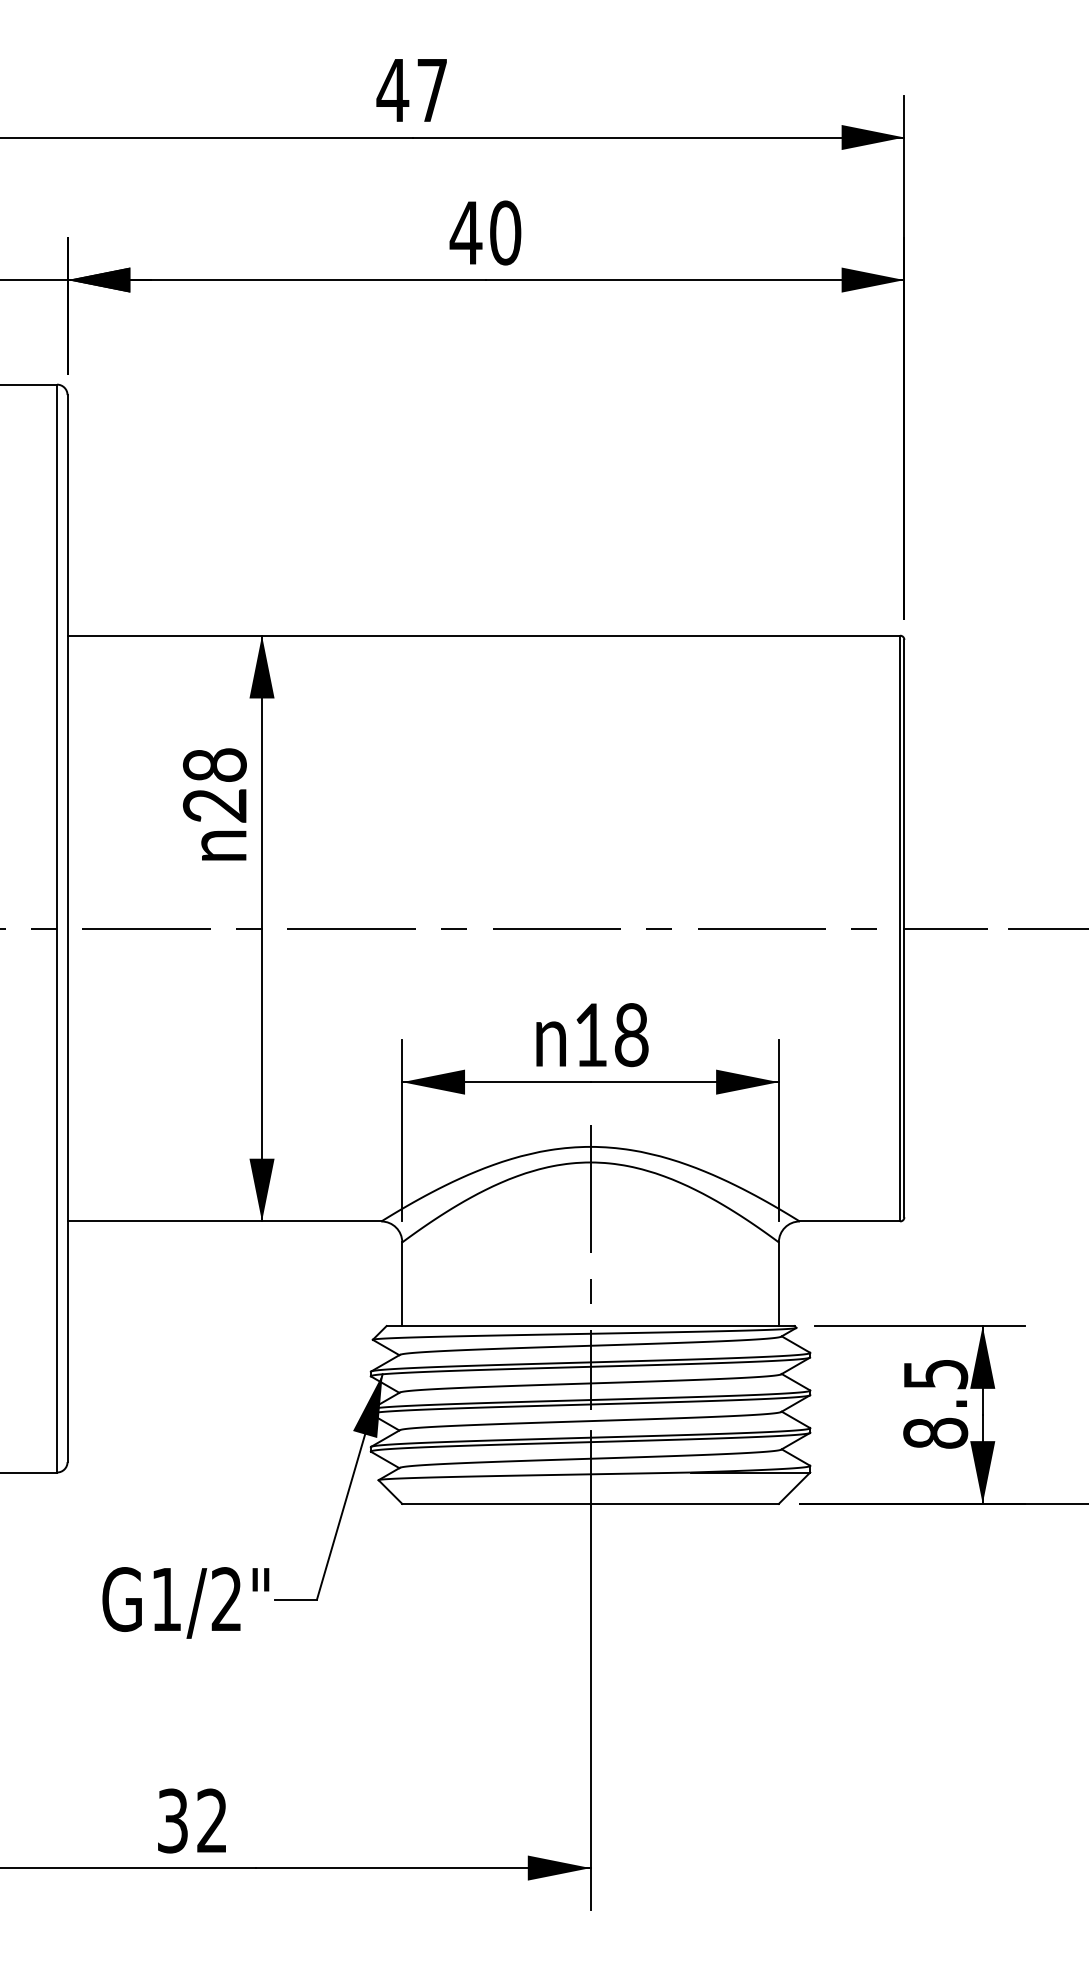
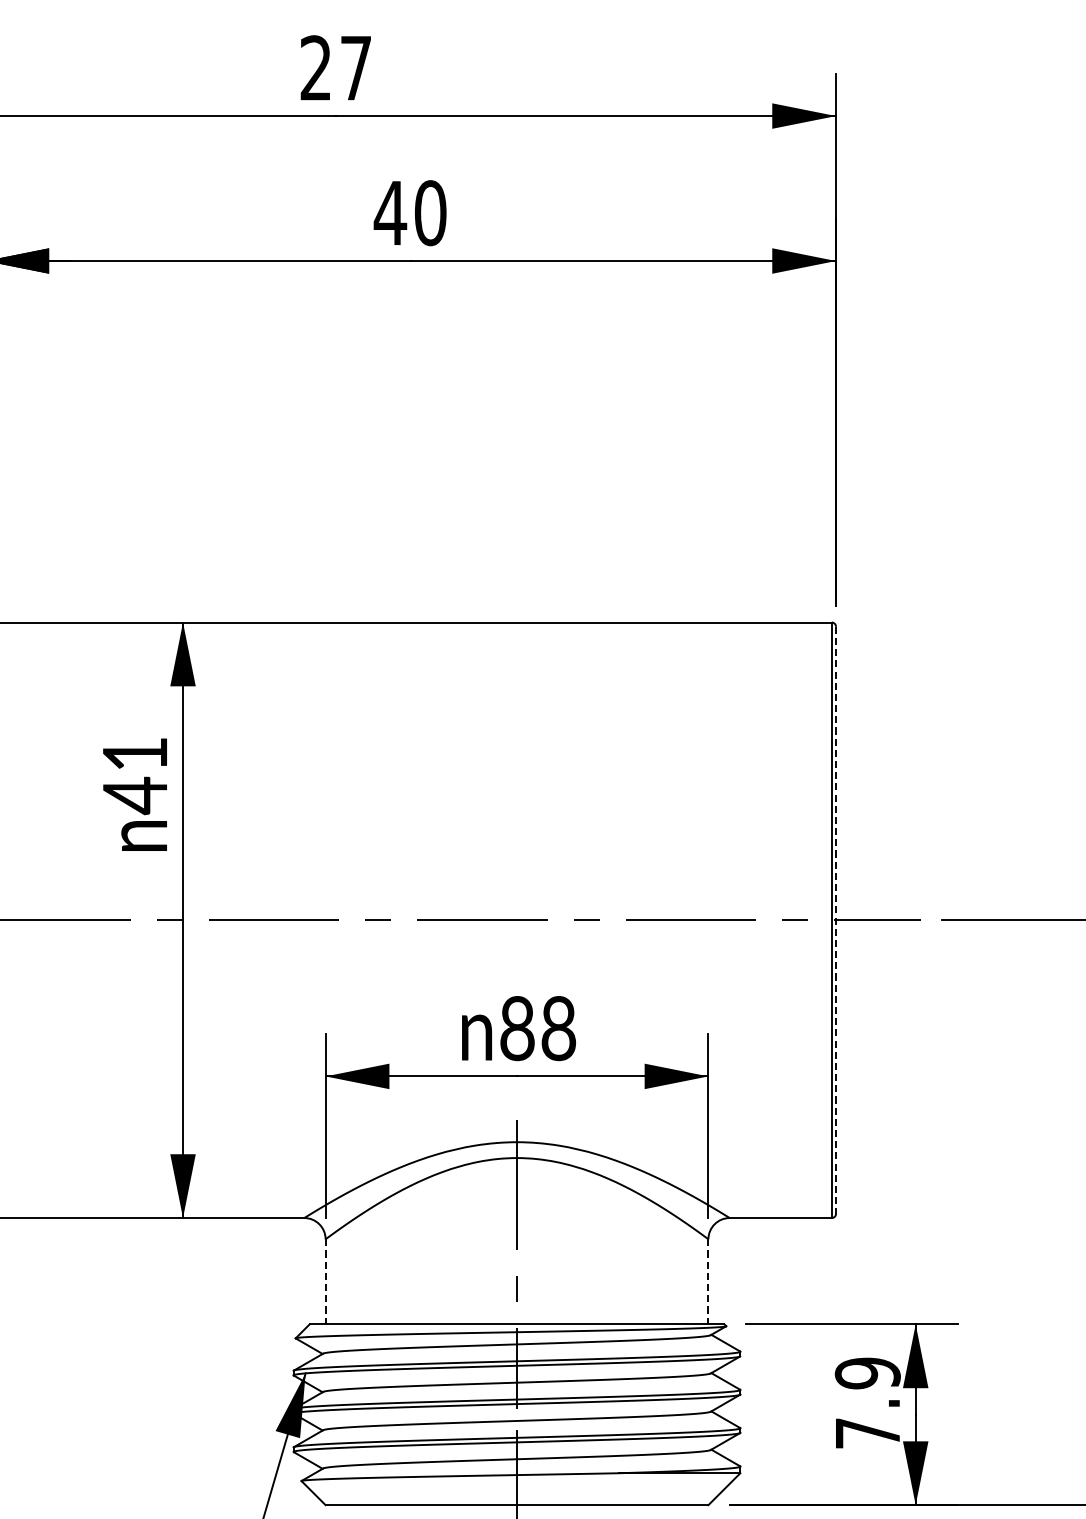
text: (392, 89) -> (315, 67), 47 -> 27
text: (214, 786) -> (134, 775), 28 -> 41
line: (904, 928) -> (836, 920), solid -> dashed
text: (590, 1035) -> (516, 1028), 18 -> 88
line: (402, 1284) -> (325, 1282), solid -> dashed
line: (778, 1284) -> (708, 1282), solid -> dashed
text: (935, 1403) -> (867, 1403), 8.5 -> 7.9

